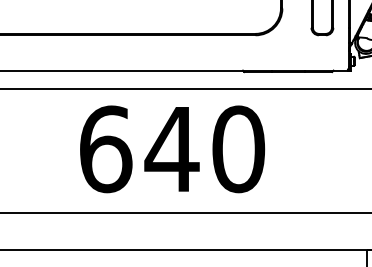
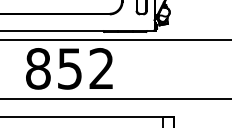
text: (173, 148) -> (70, 68), 640 -> 852

